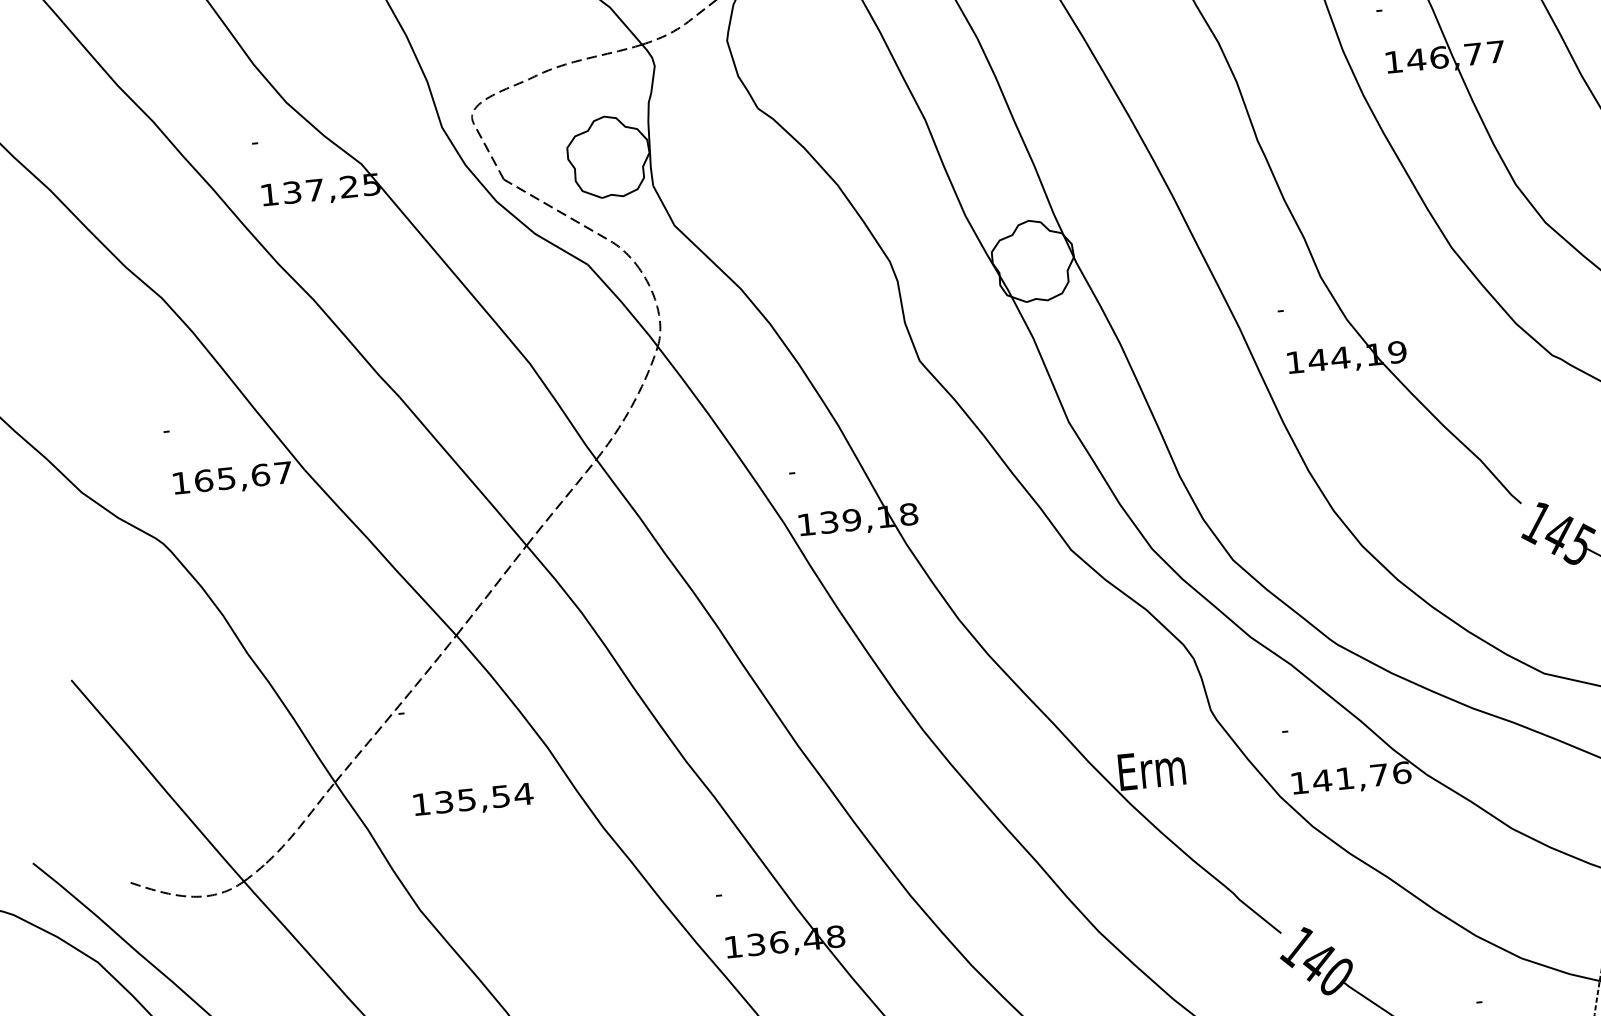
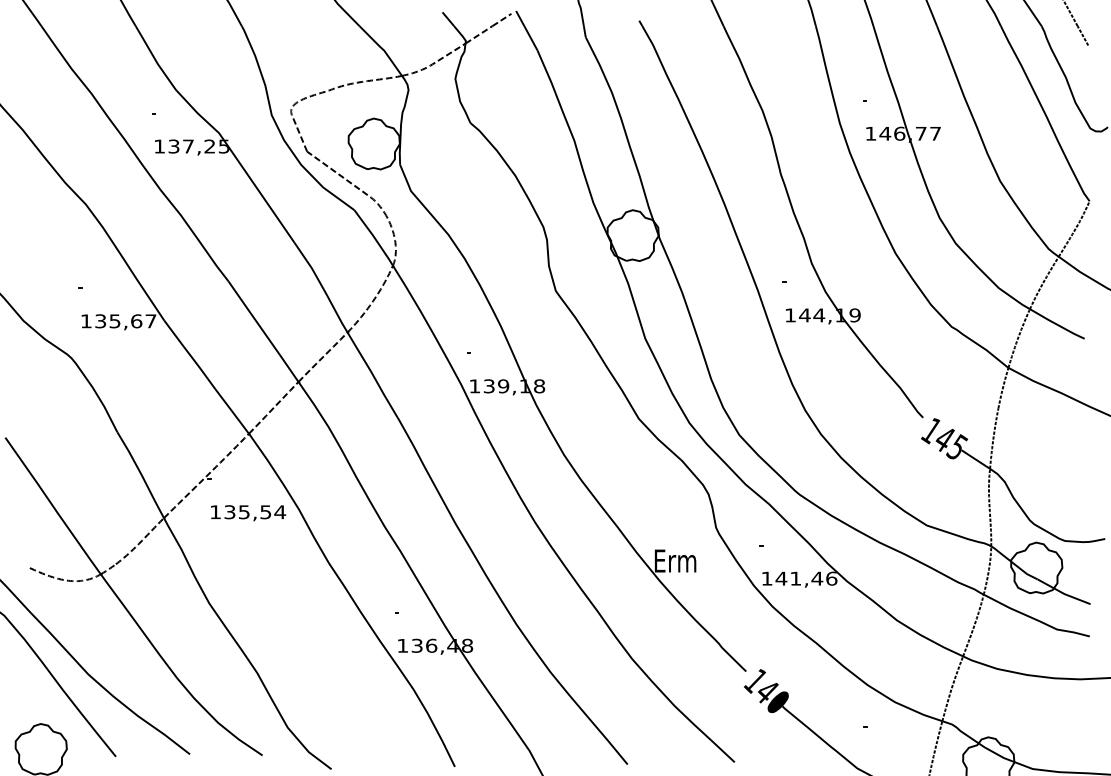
text: (203, 481) -> (100, 321), 165,67 -> 135,67
text: (1379, 774) -> (817, 578), 141,76 -> 141,46
text: (473, 801) -> (248, 513), moved

